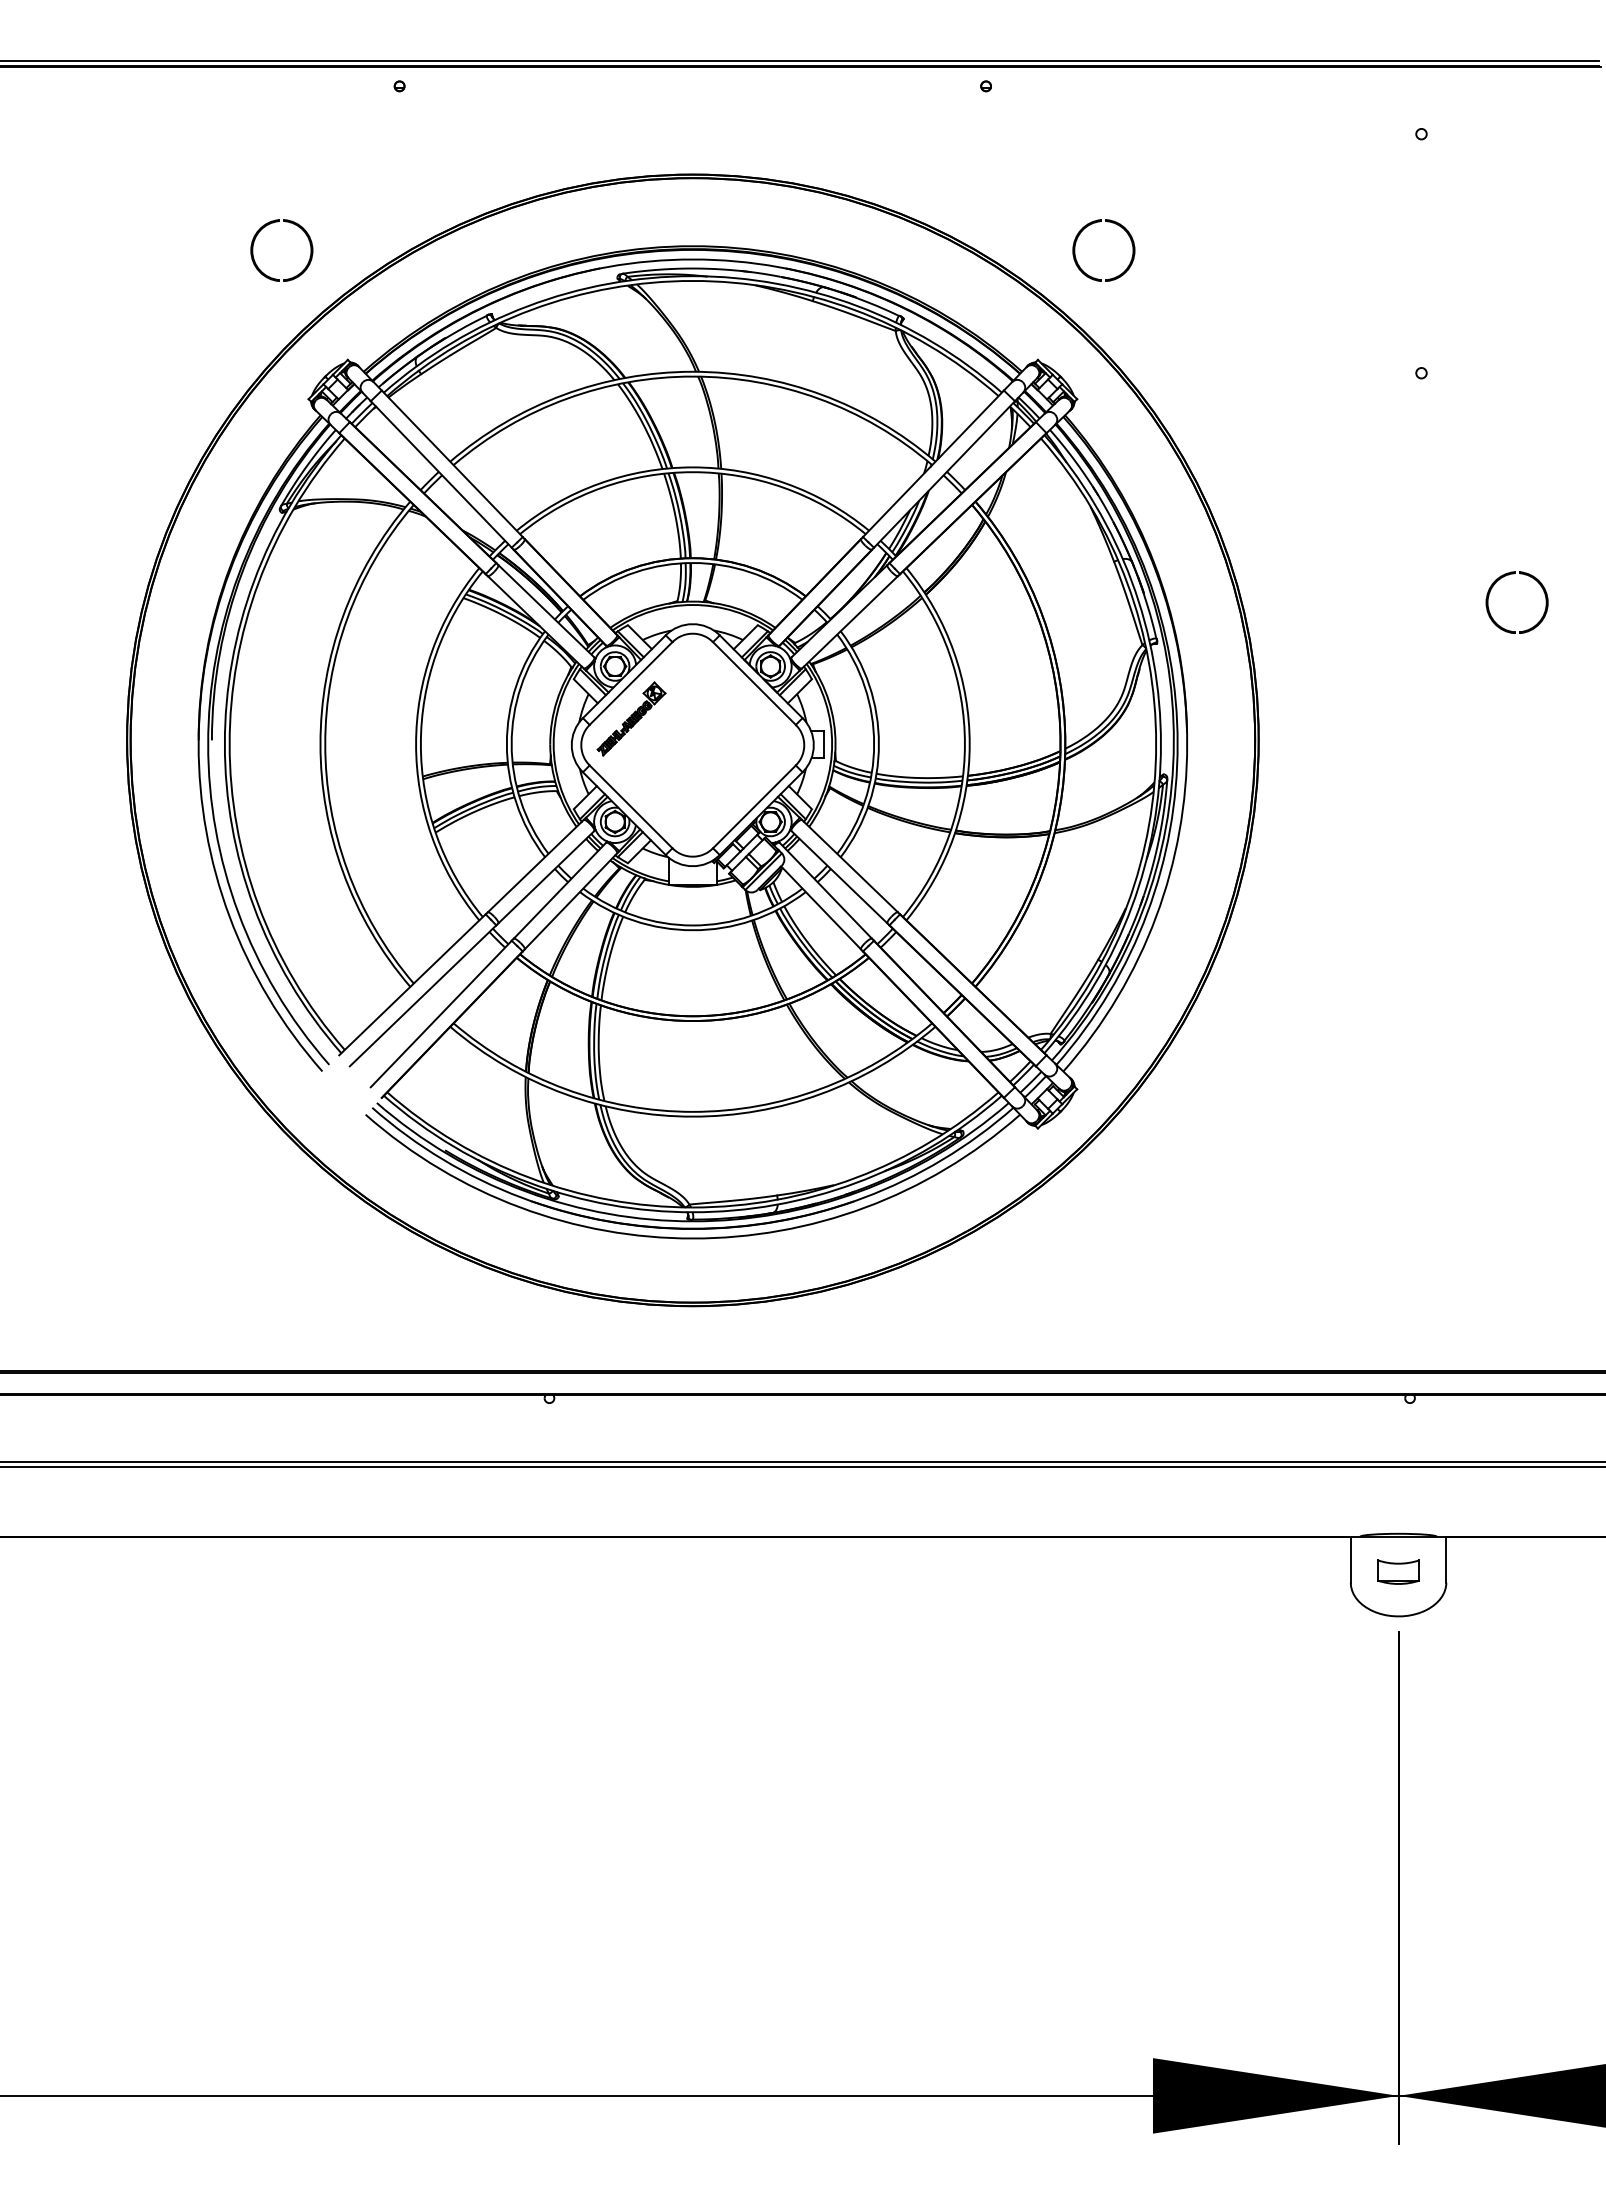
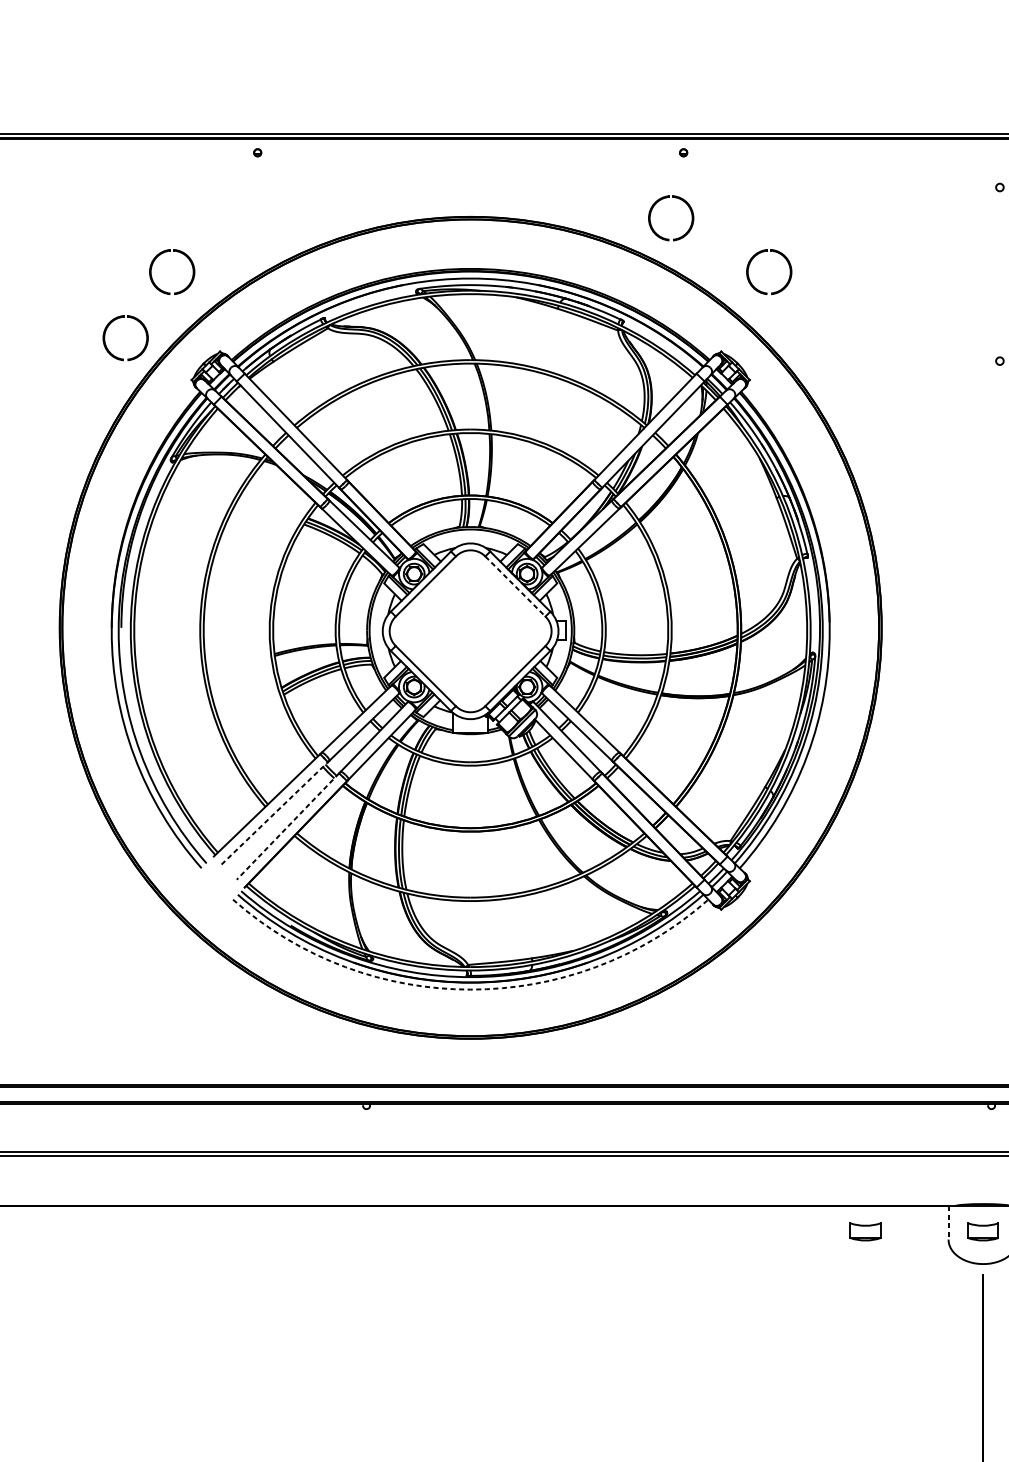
part: (942, 166) -> (652, 211), added
part: (191, 331) -> (106, 330), added
line: (754, 683) -> (515, 586), solid -> dashed
part: (631, 718) -> (426, 611), removed
line: (423, 995) -> (275, 813), solid -> dashed
line: (441, 1014) -> (288, 826), solid -> dashed
arc: (692, 1238) -> (470, 989), solid -> dashed
line: (1350, 1559) -> (948, 1222), solid -> dashed
part: (1236, 1571) -> (865, 1231), added

